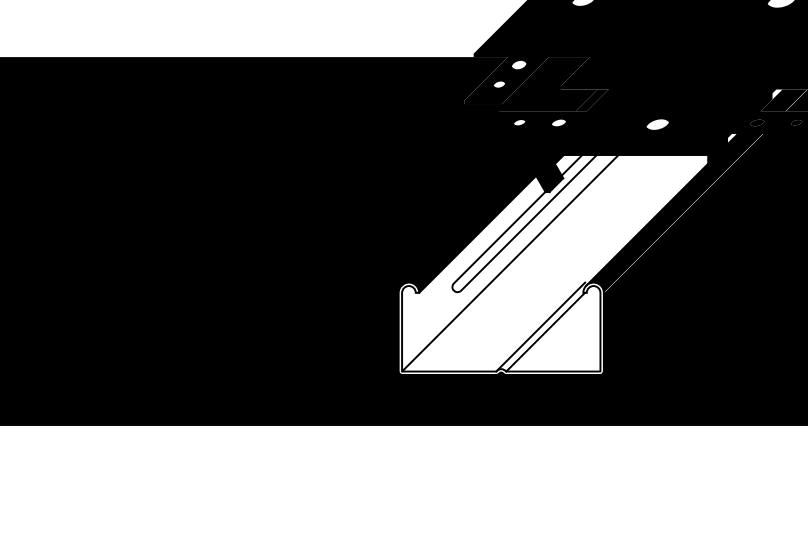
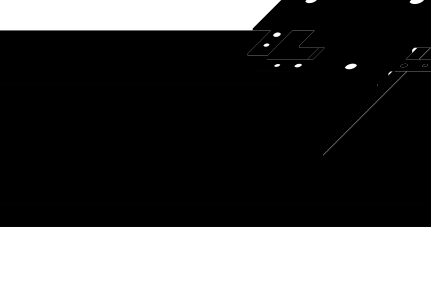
fill: (553, 263) -> (295, 140), added

